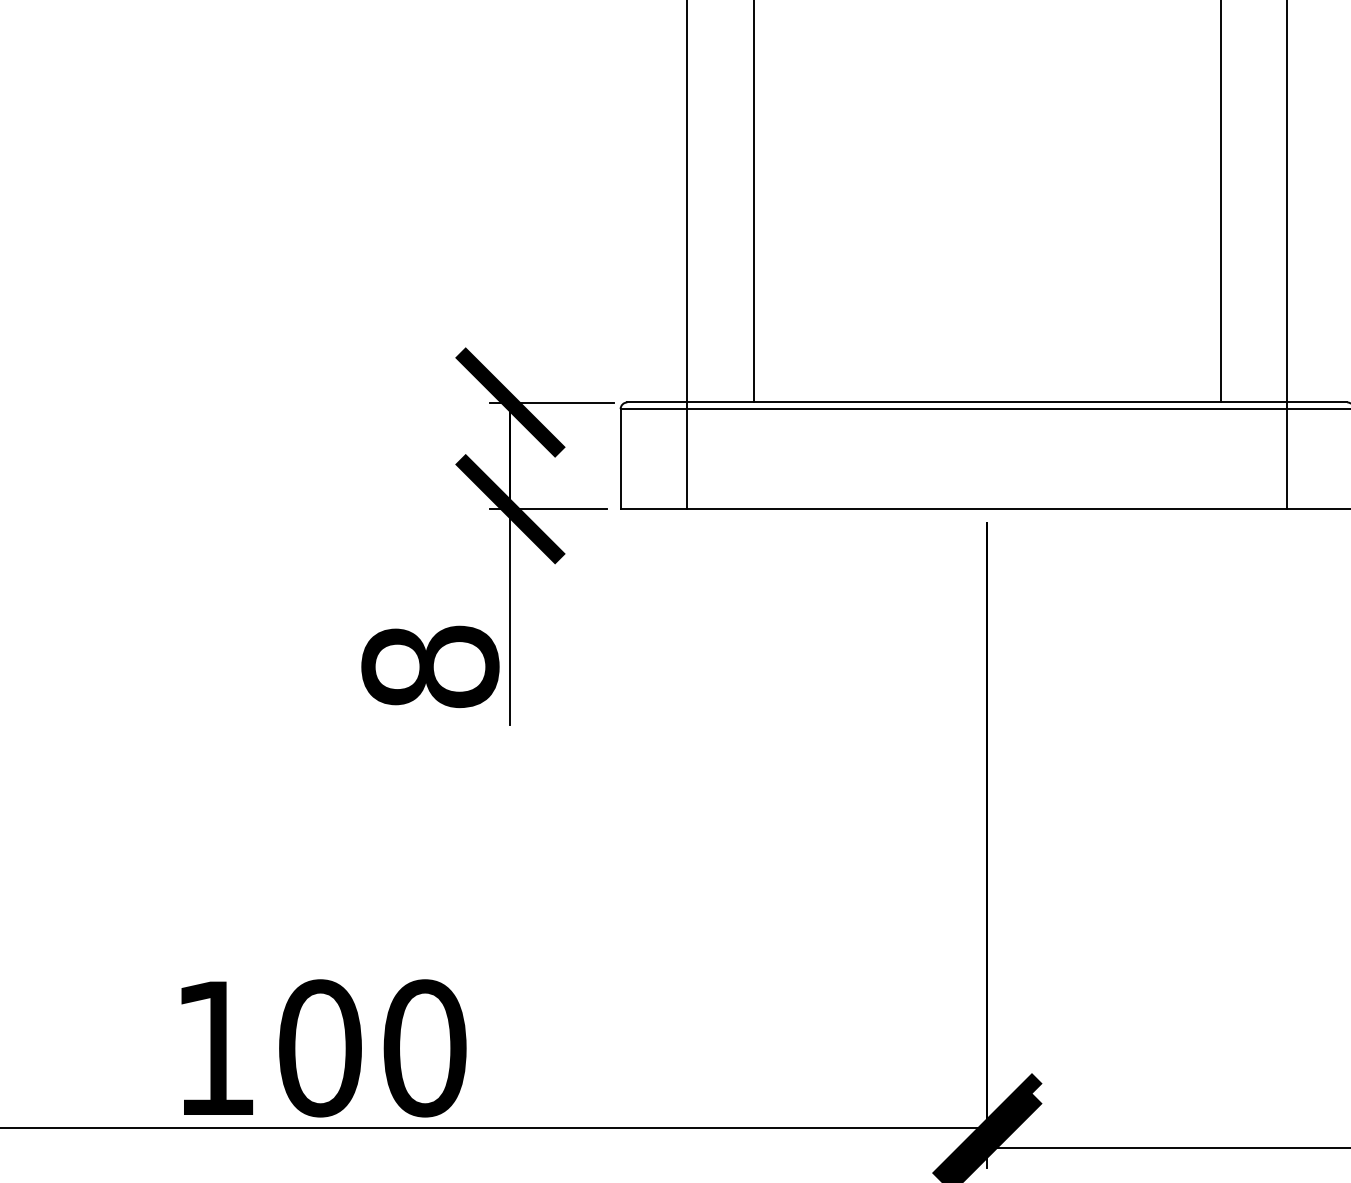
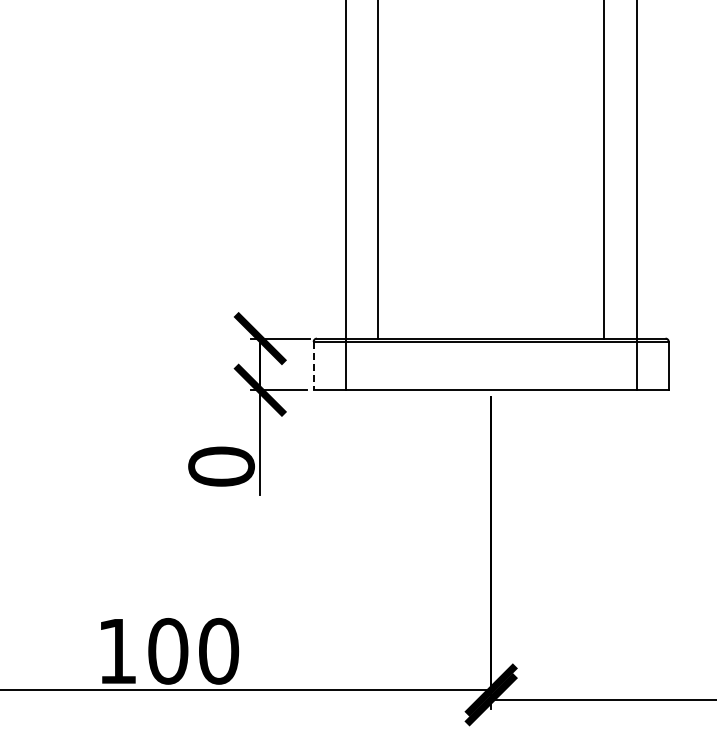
line: (620, 460) -> (313, 366), solid -> dashed
text: (430, 666) -> (221, 466), 8 -> 0

